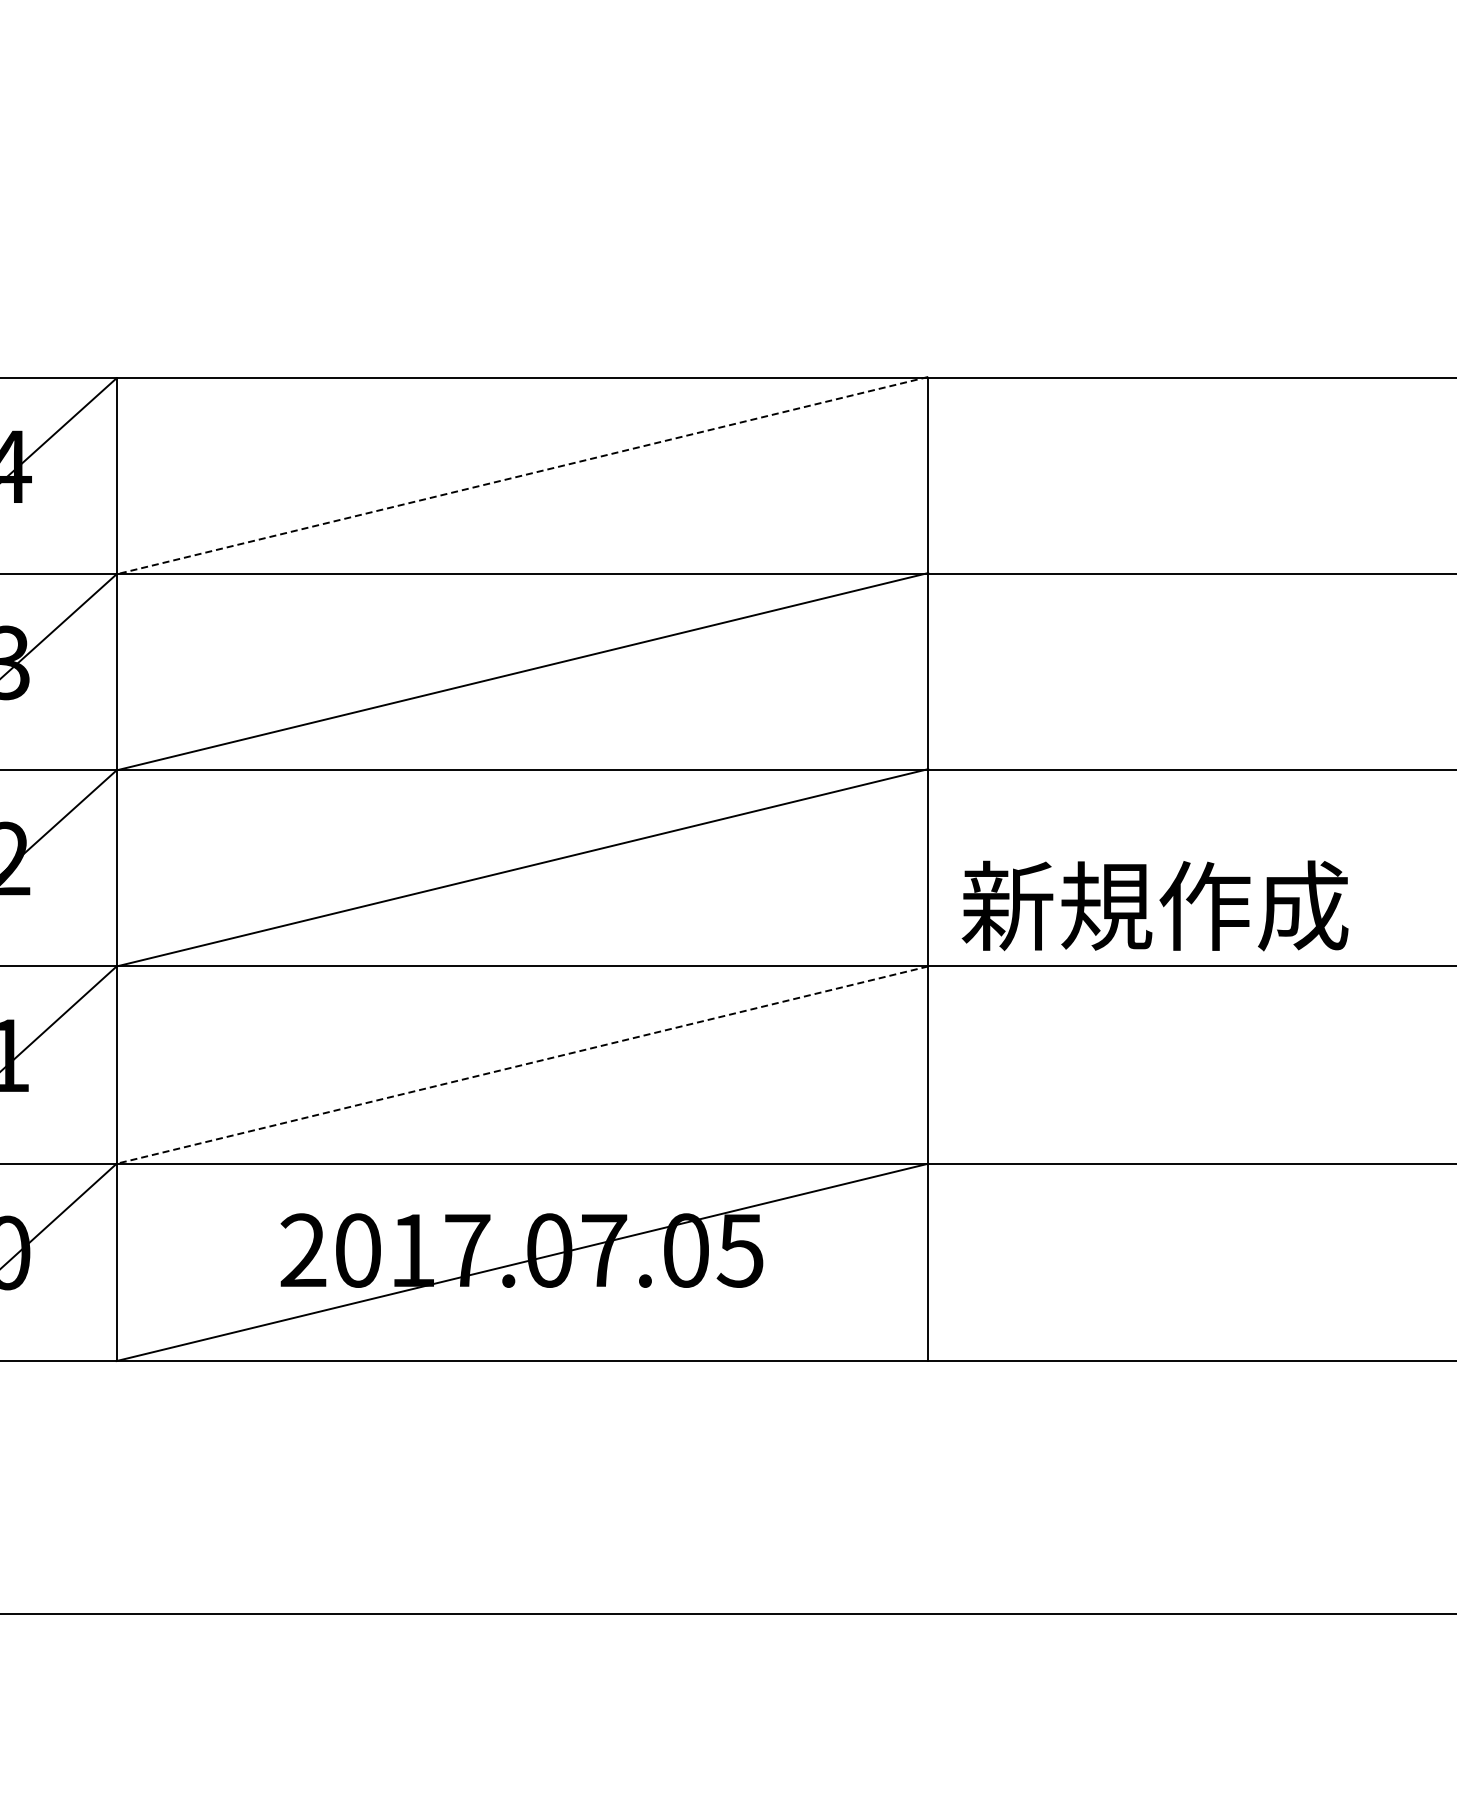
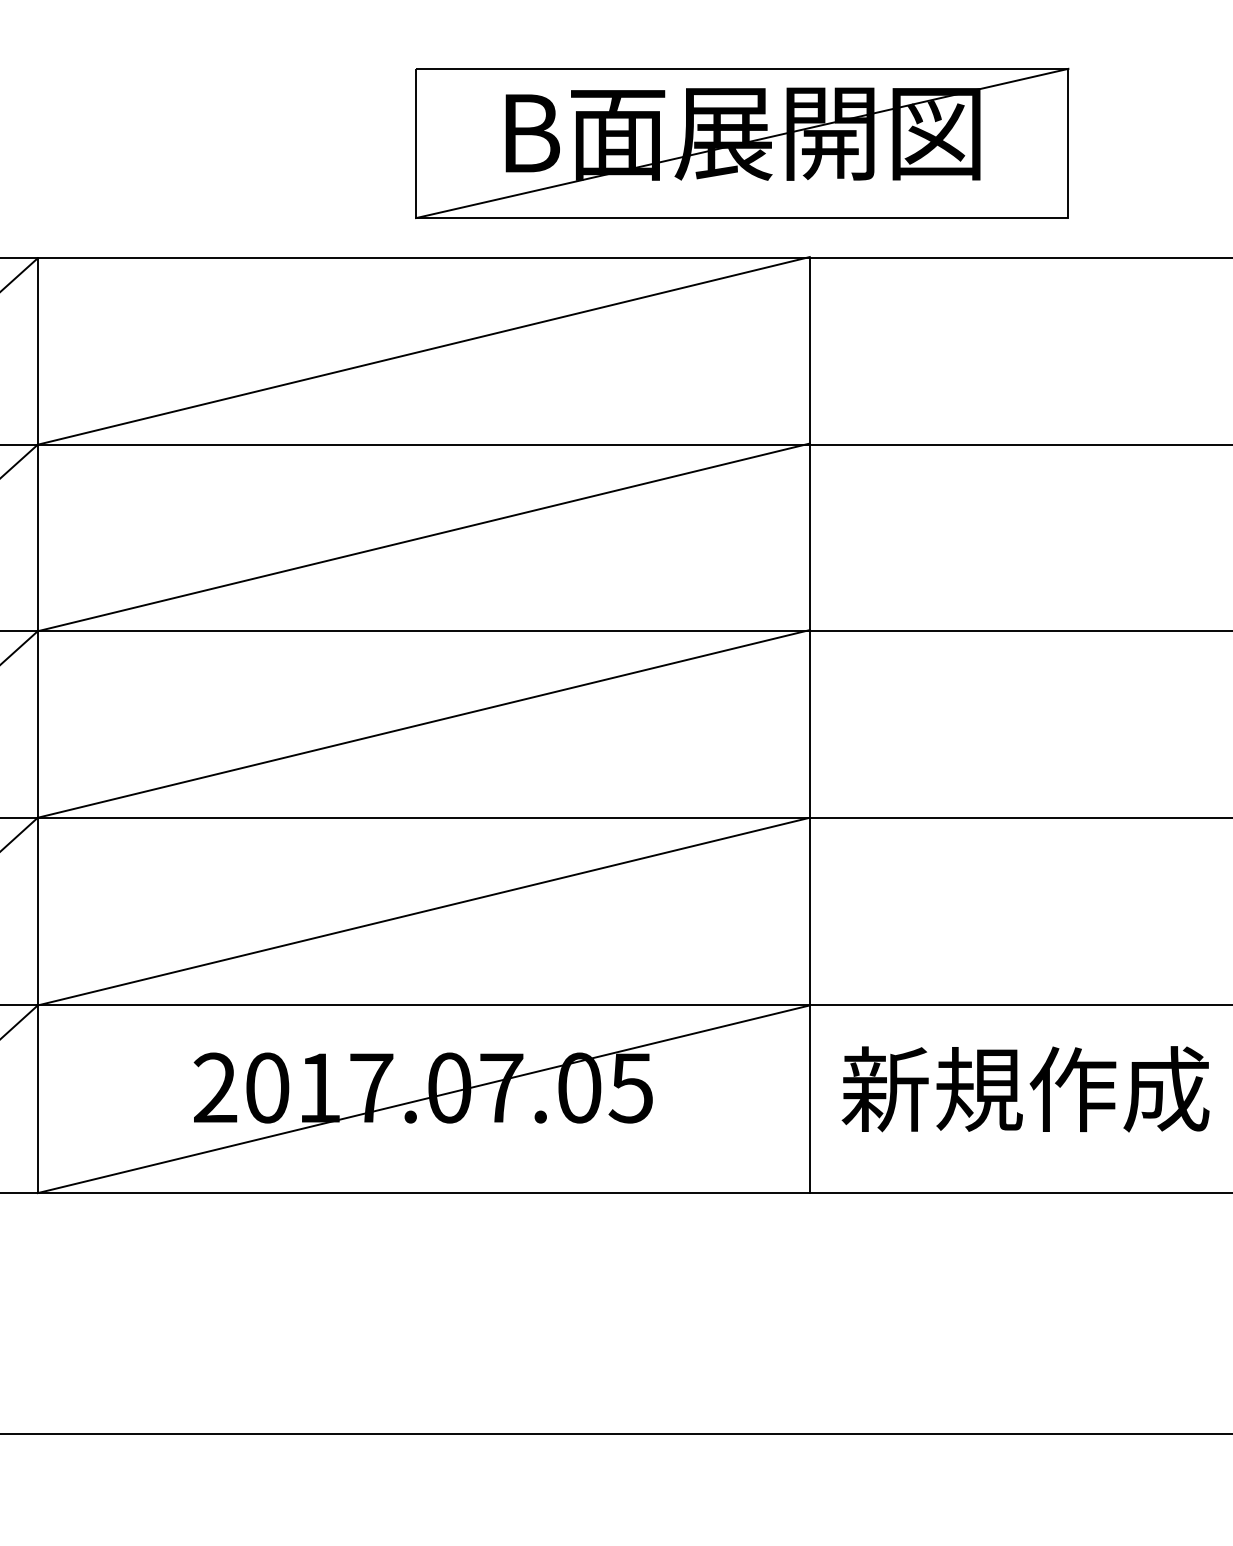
part: (857, 257) -> (742, 143), added
line: (522, 475) -> (423, 350), dashed -> solid
text: (1154, 905) -> (1025, 1088), moved
line: (522, 1065) -> (423, 911), dashed -> solid

